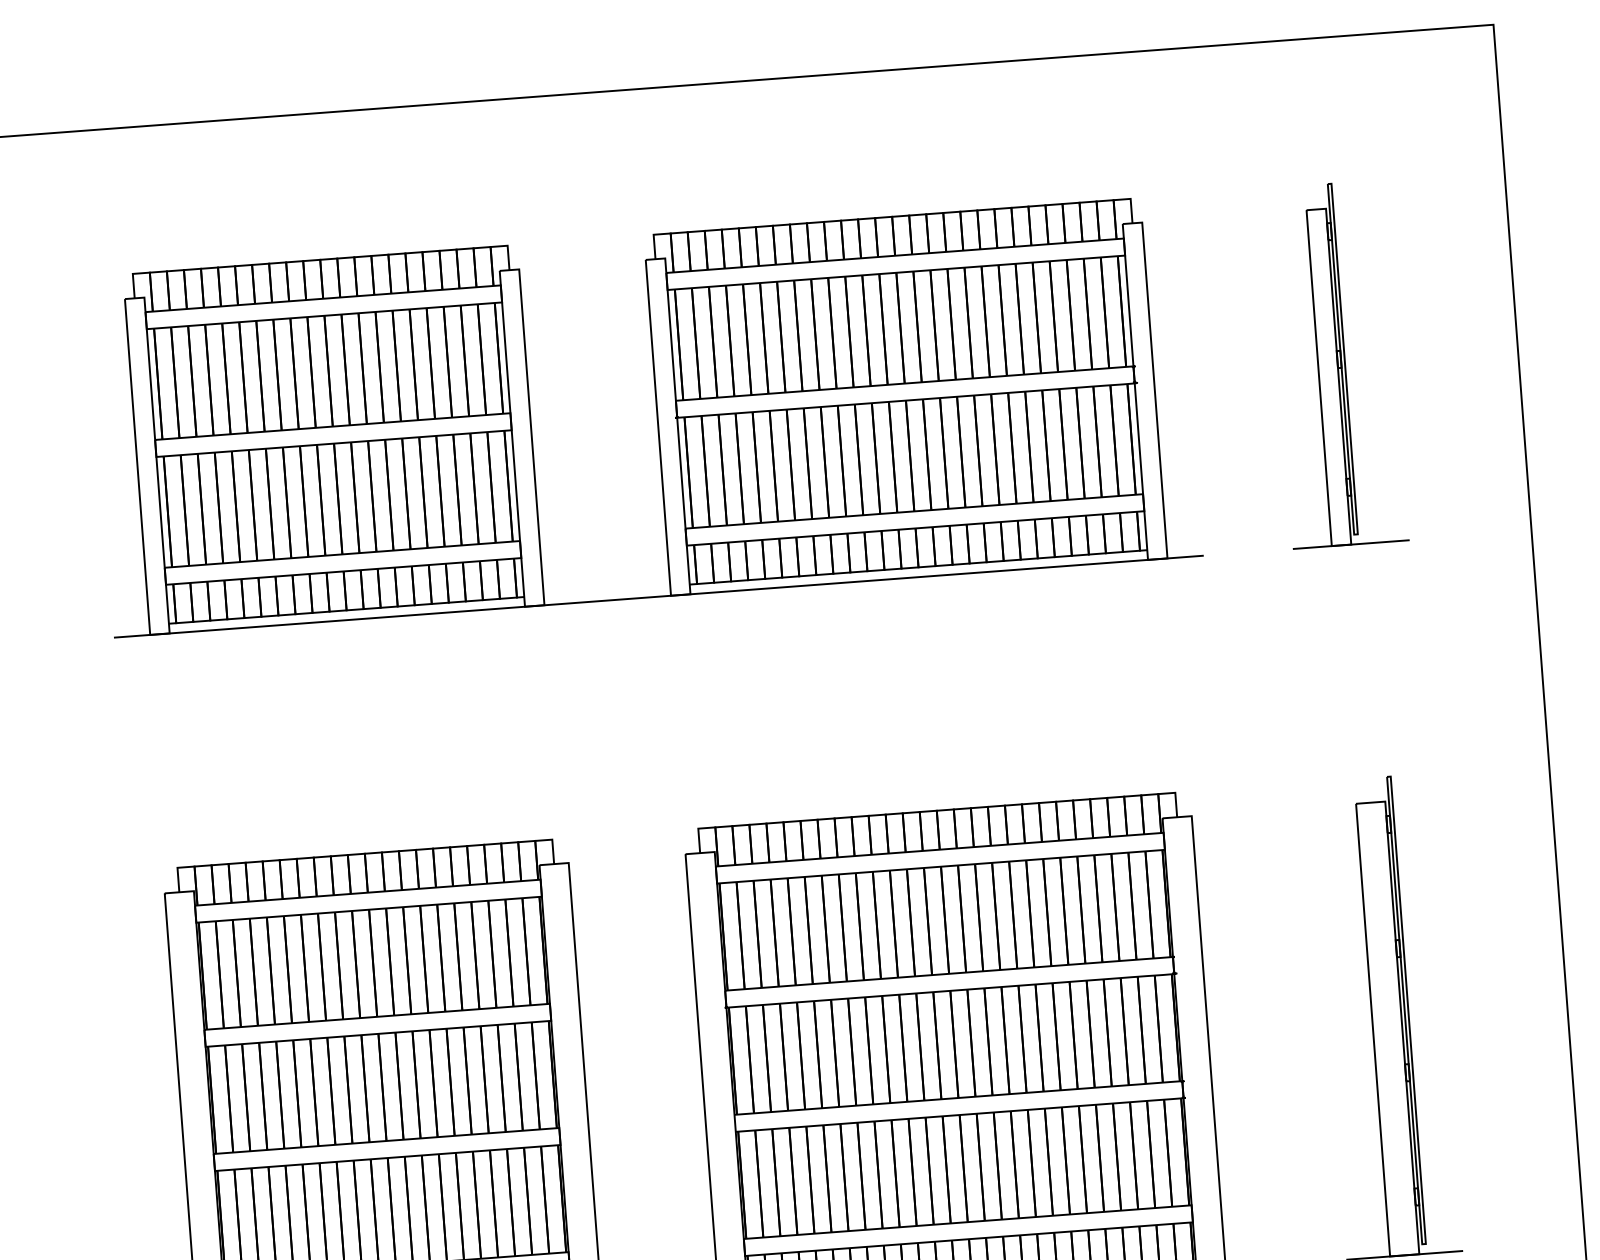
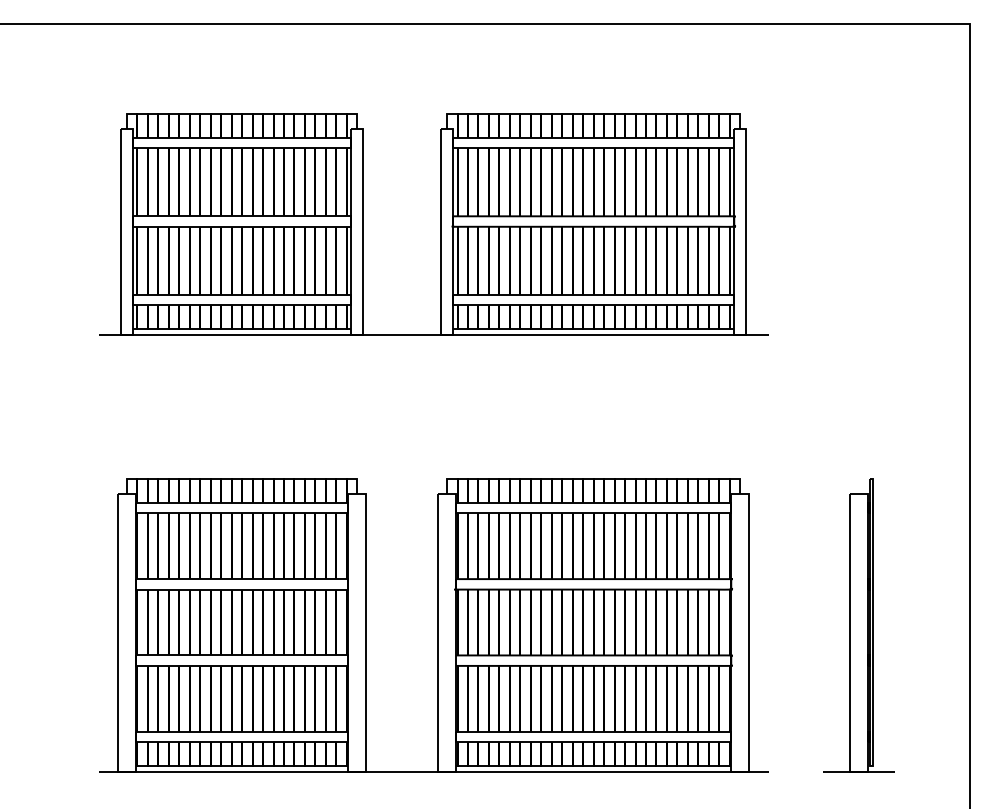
part: (1336, 364) -> (858, 224), removed

